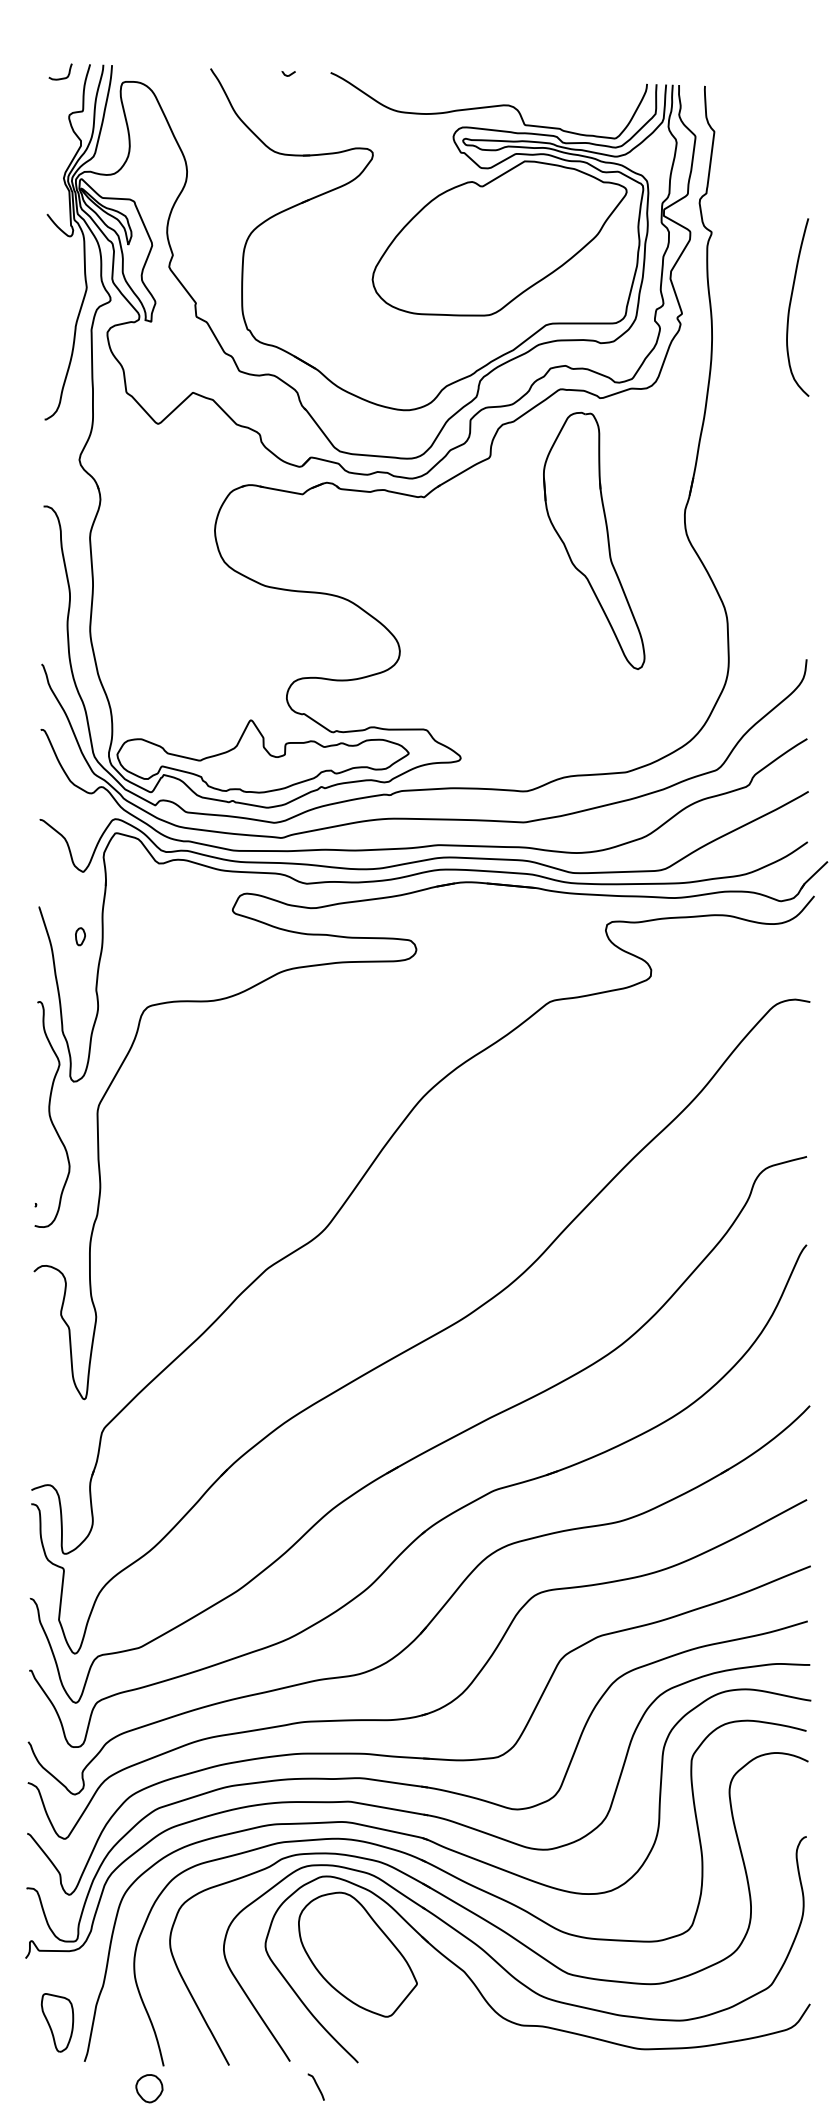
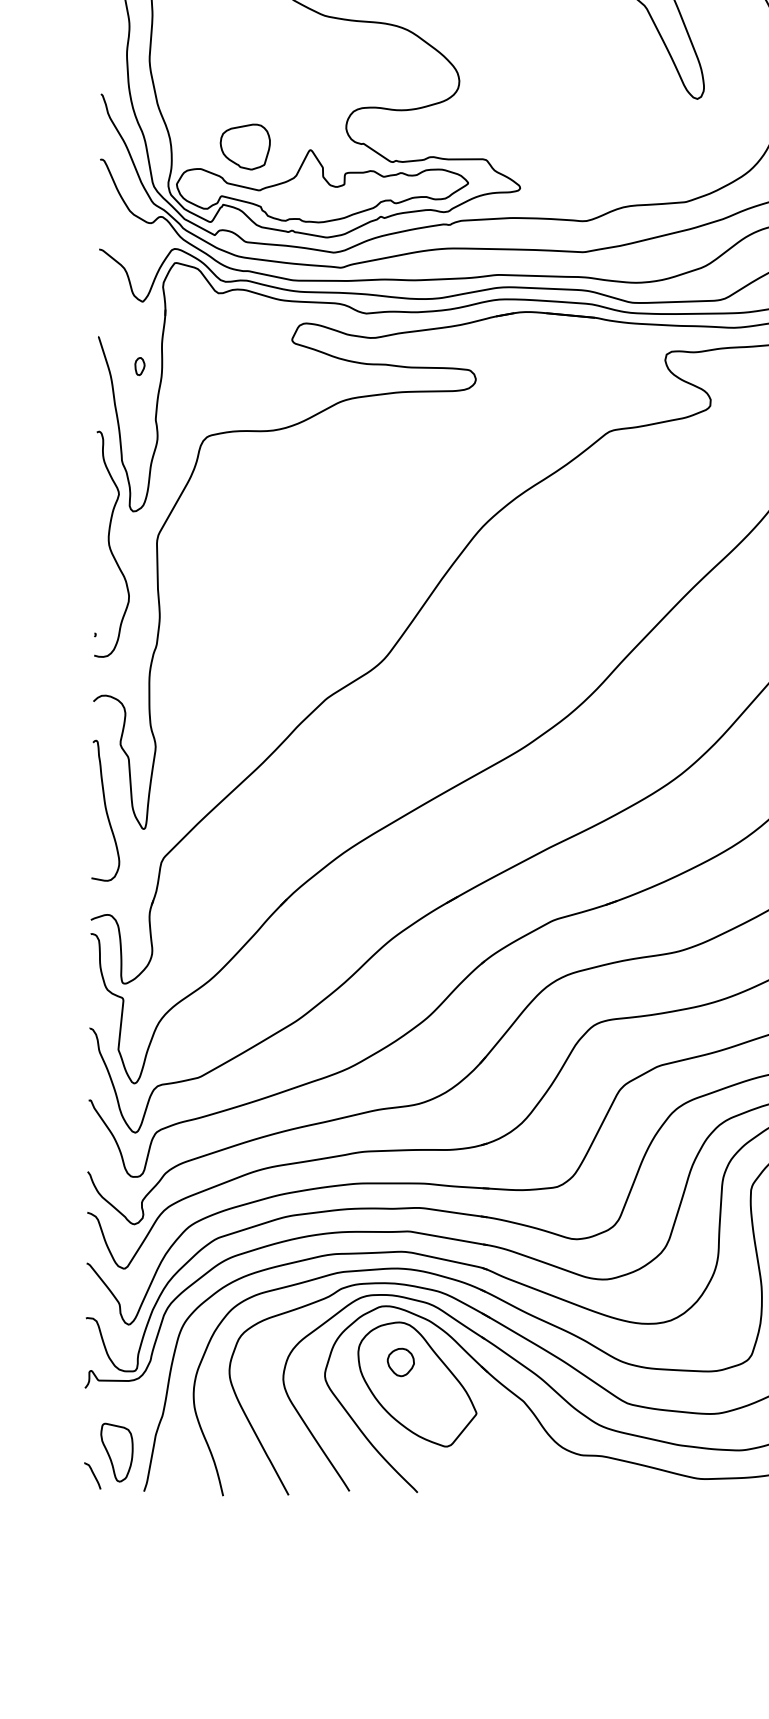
part: (185, 717) -> (244, 147), added
curve: (46, 1380) -> (105, 810), added
curve: (316, 2086) -> (92, 1475), moved
part: (149, 2088) -> (400, 1362), moved

